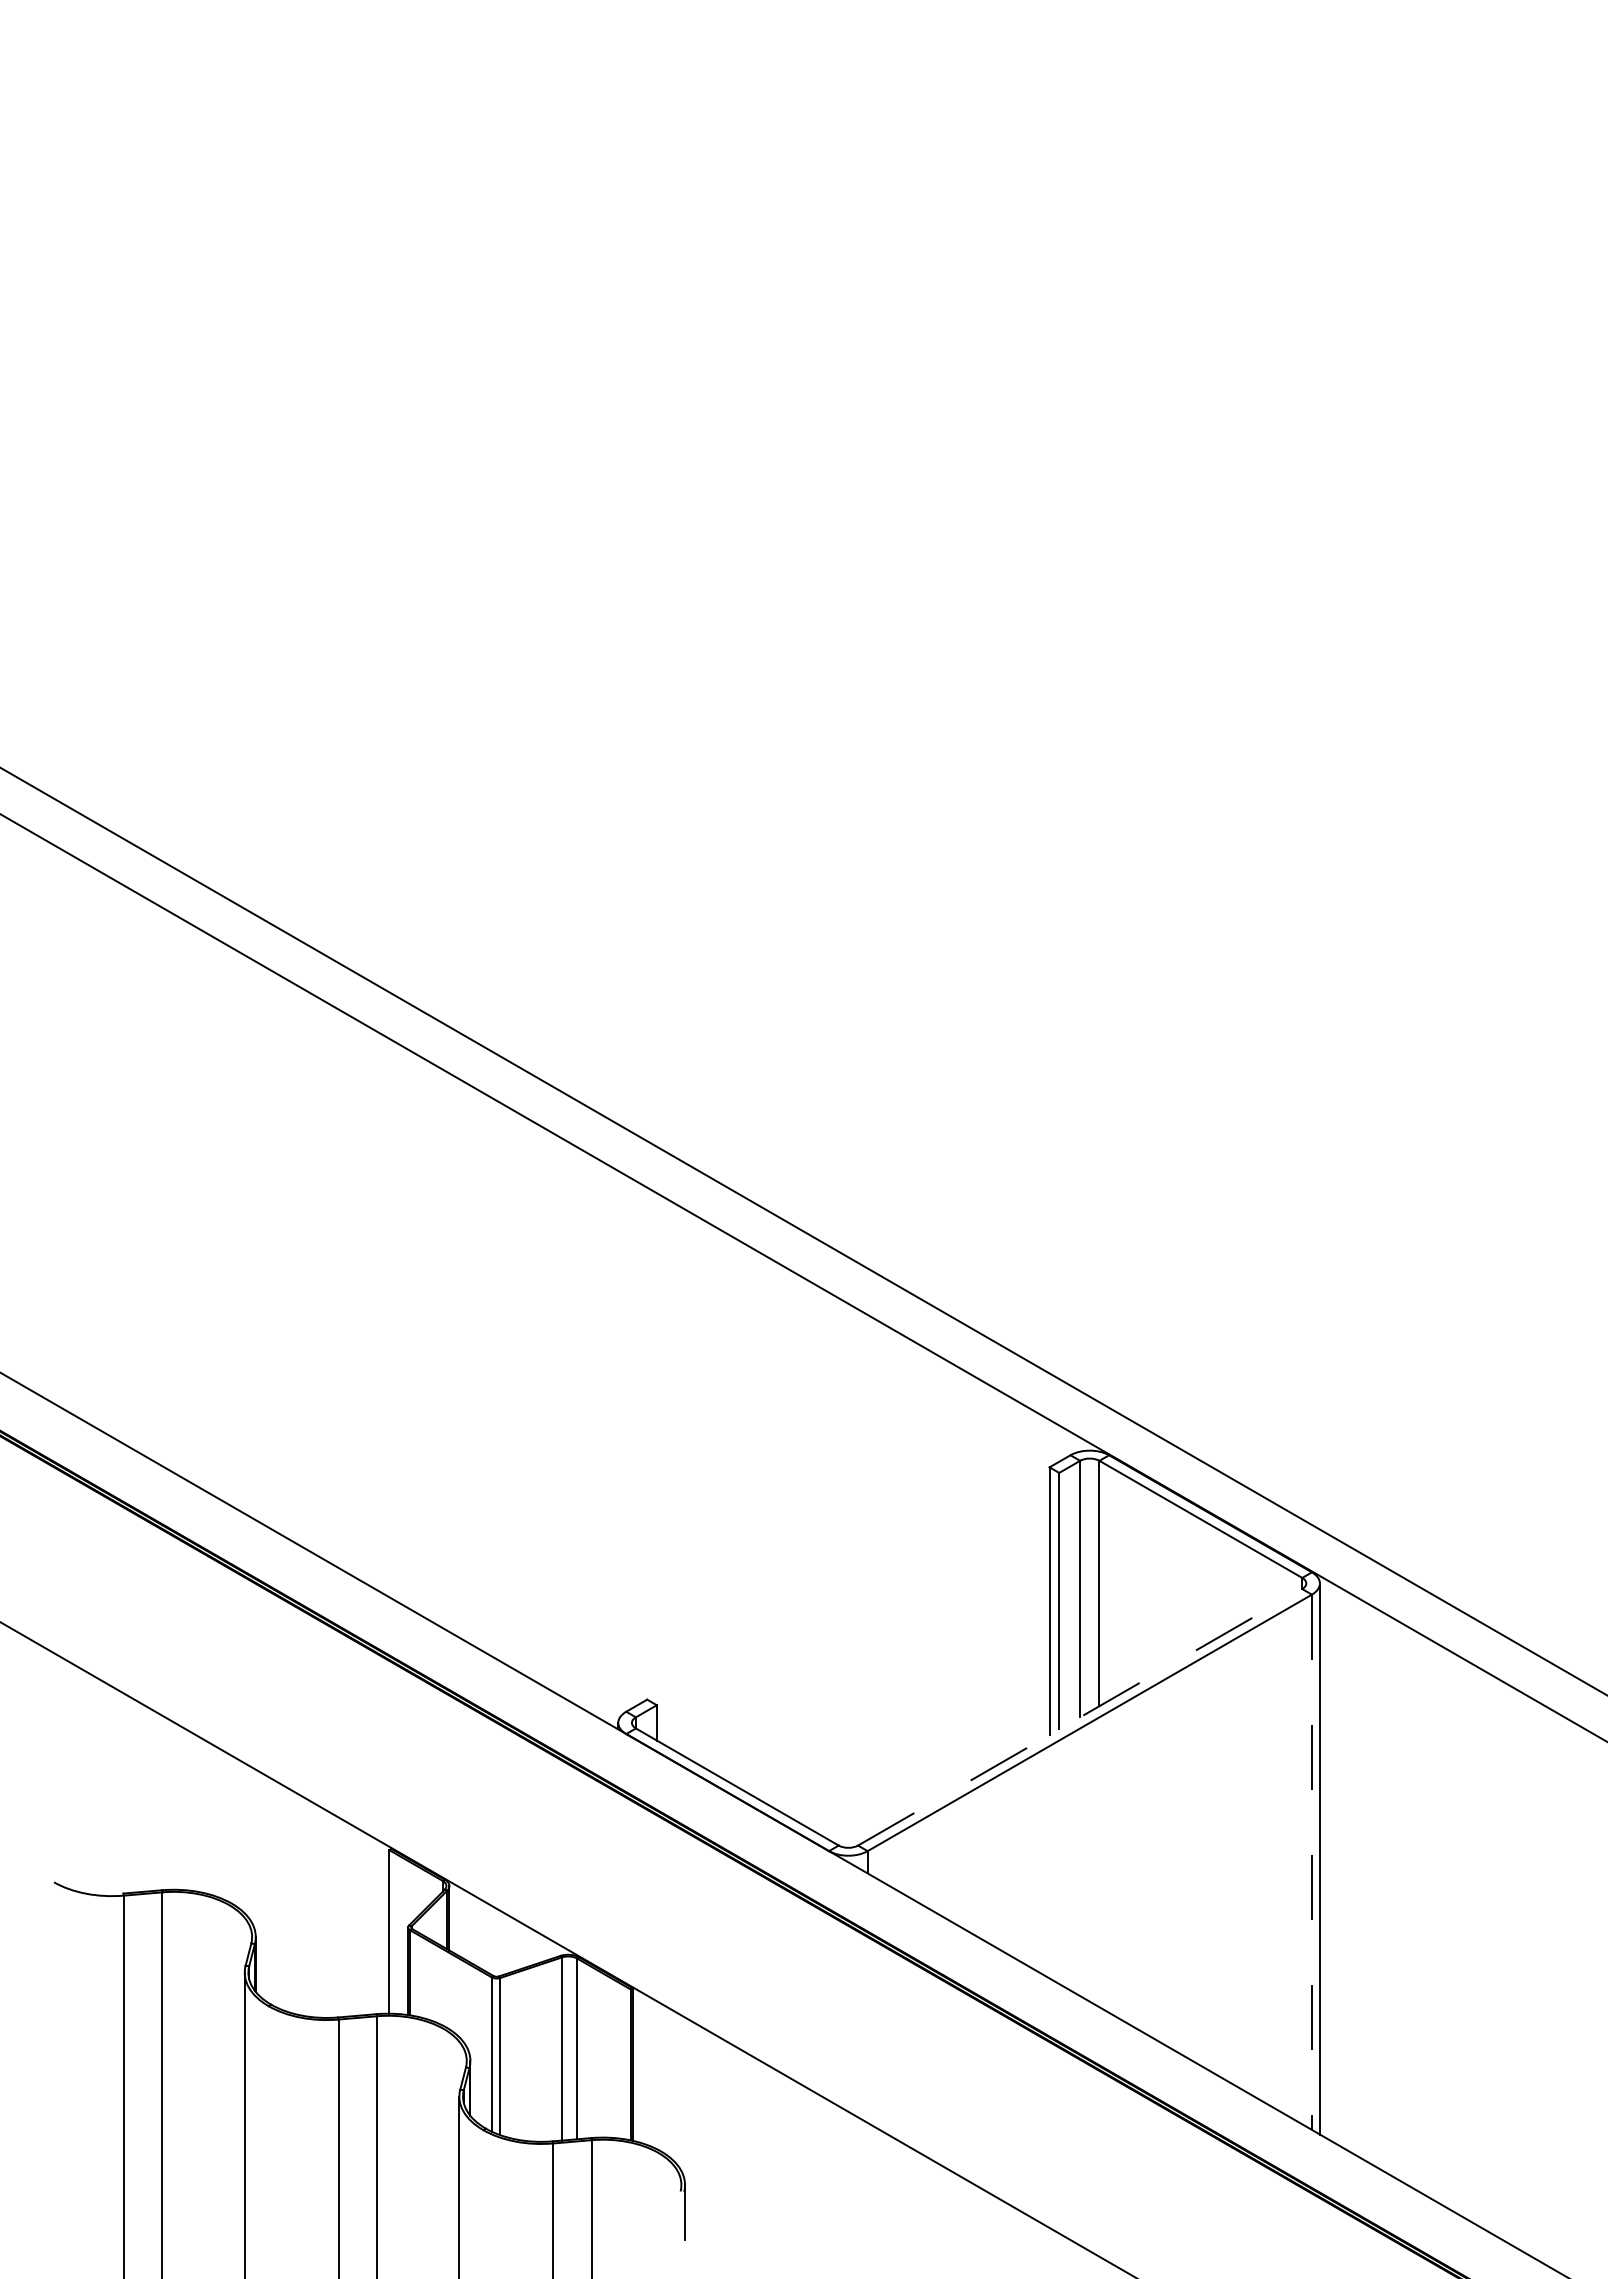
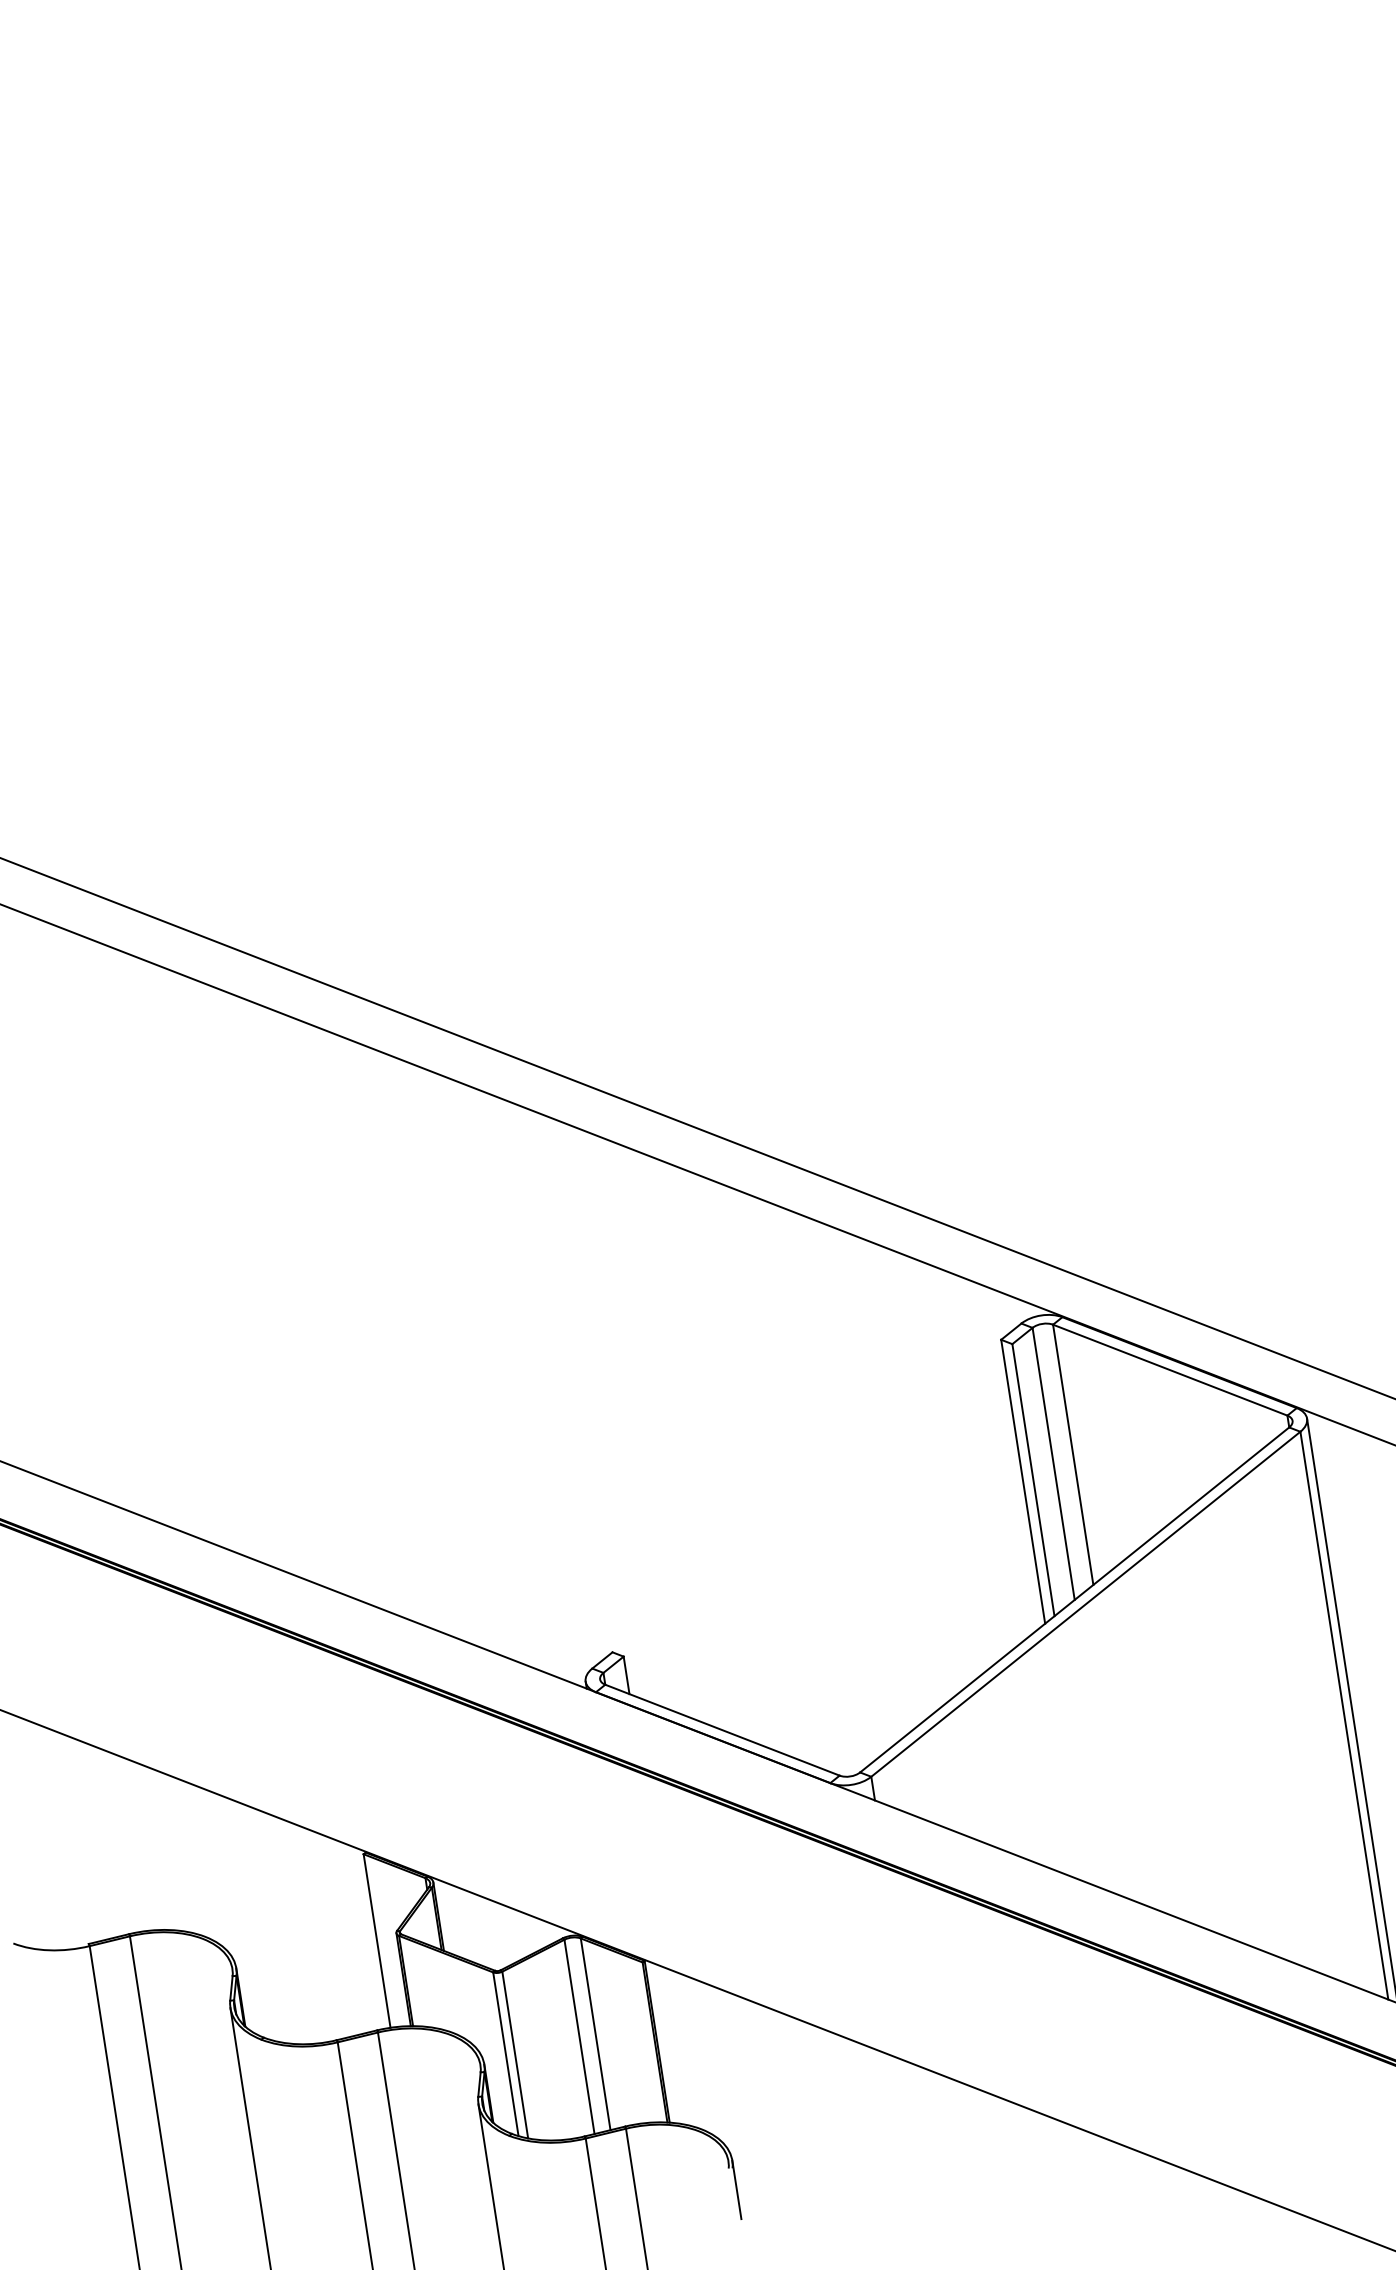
line: (1080, 1717) -> (1075, 1600), dashed -> solid
line: (1311, 1862) -> (1343, 1715), dashed -> solid

